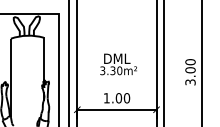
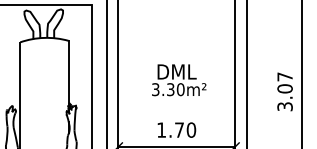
text: (190, 62) -> (285, 77), 3.00 -> 3.07
text: (118, 98) -> (178, 130), 1.00 -> 1.70

